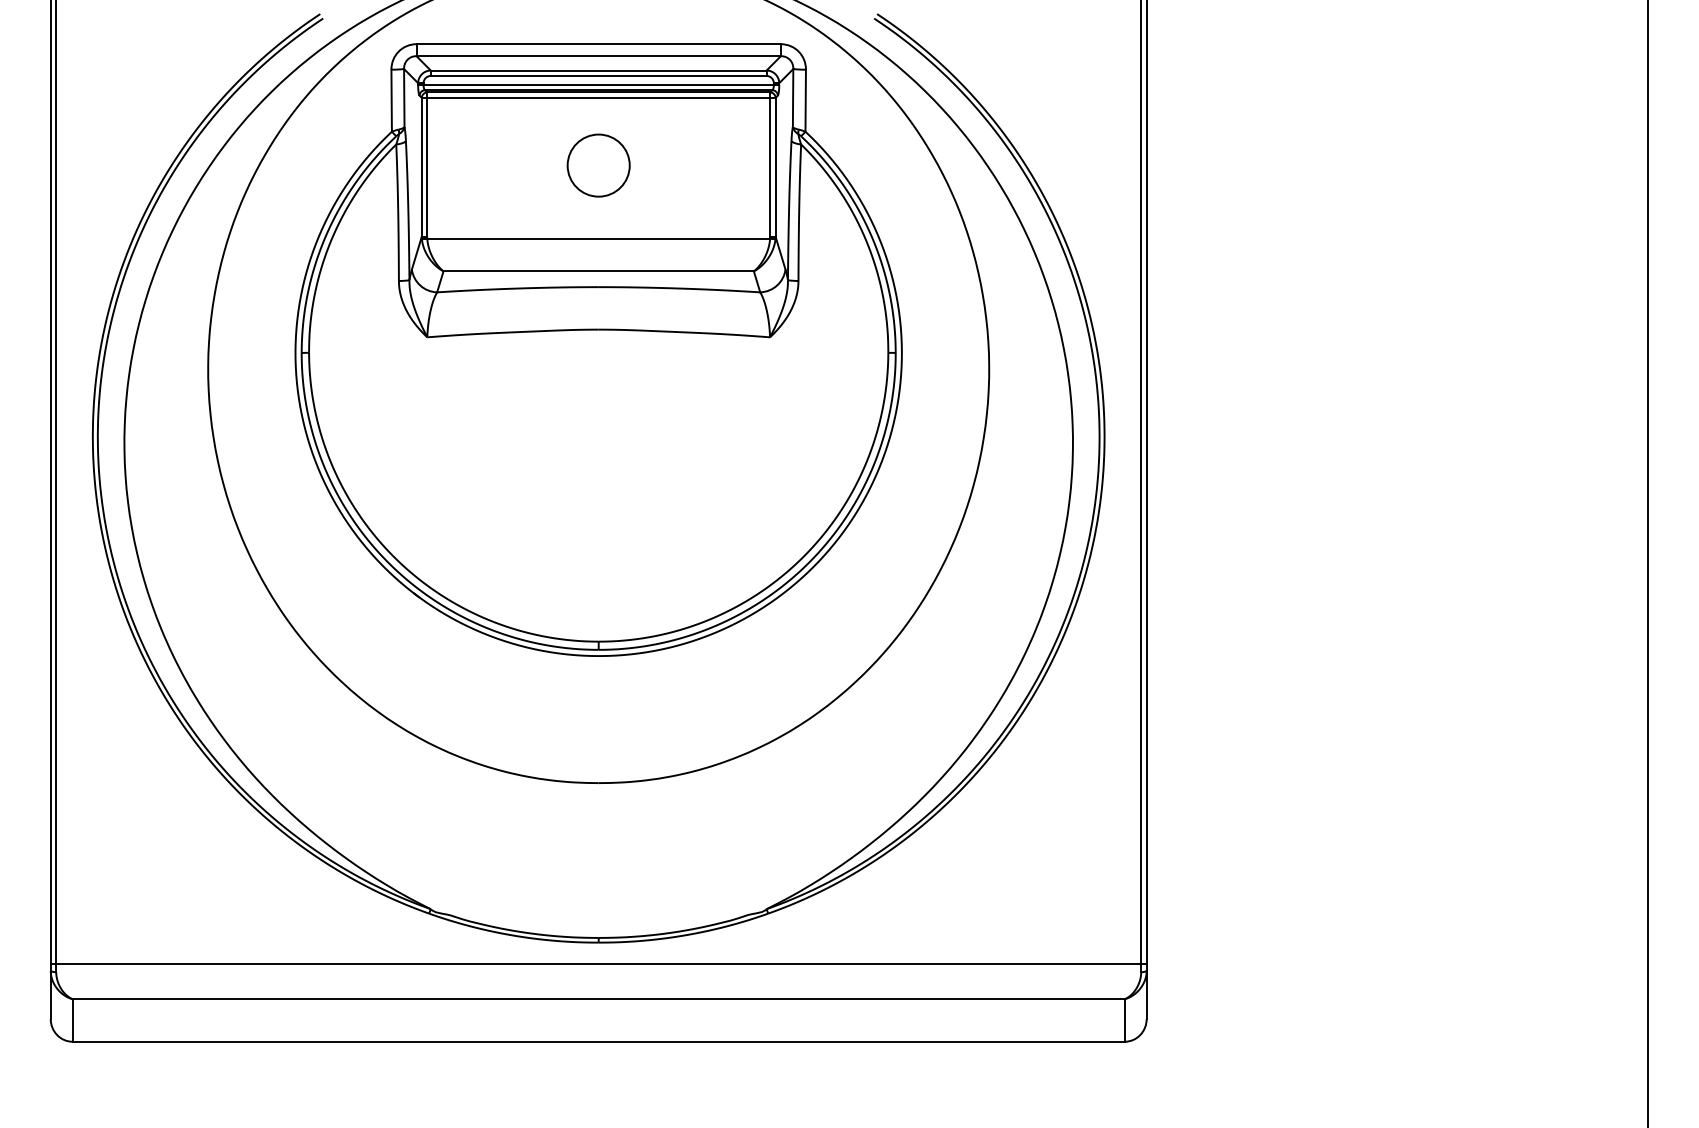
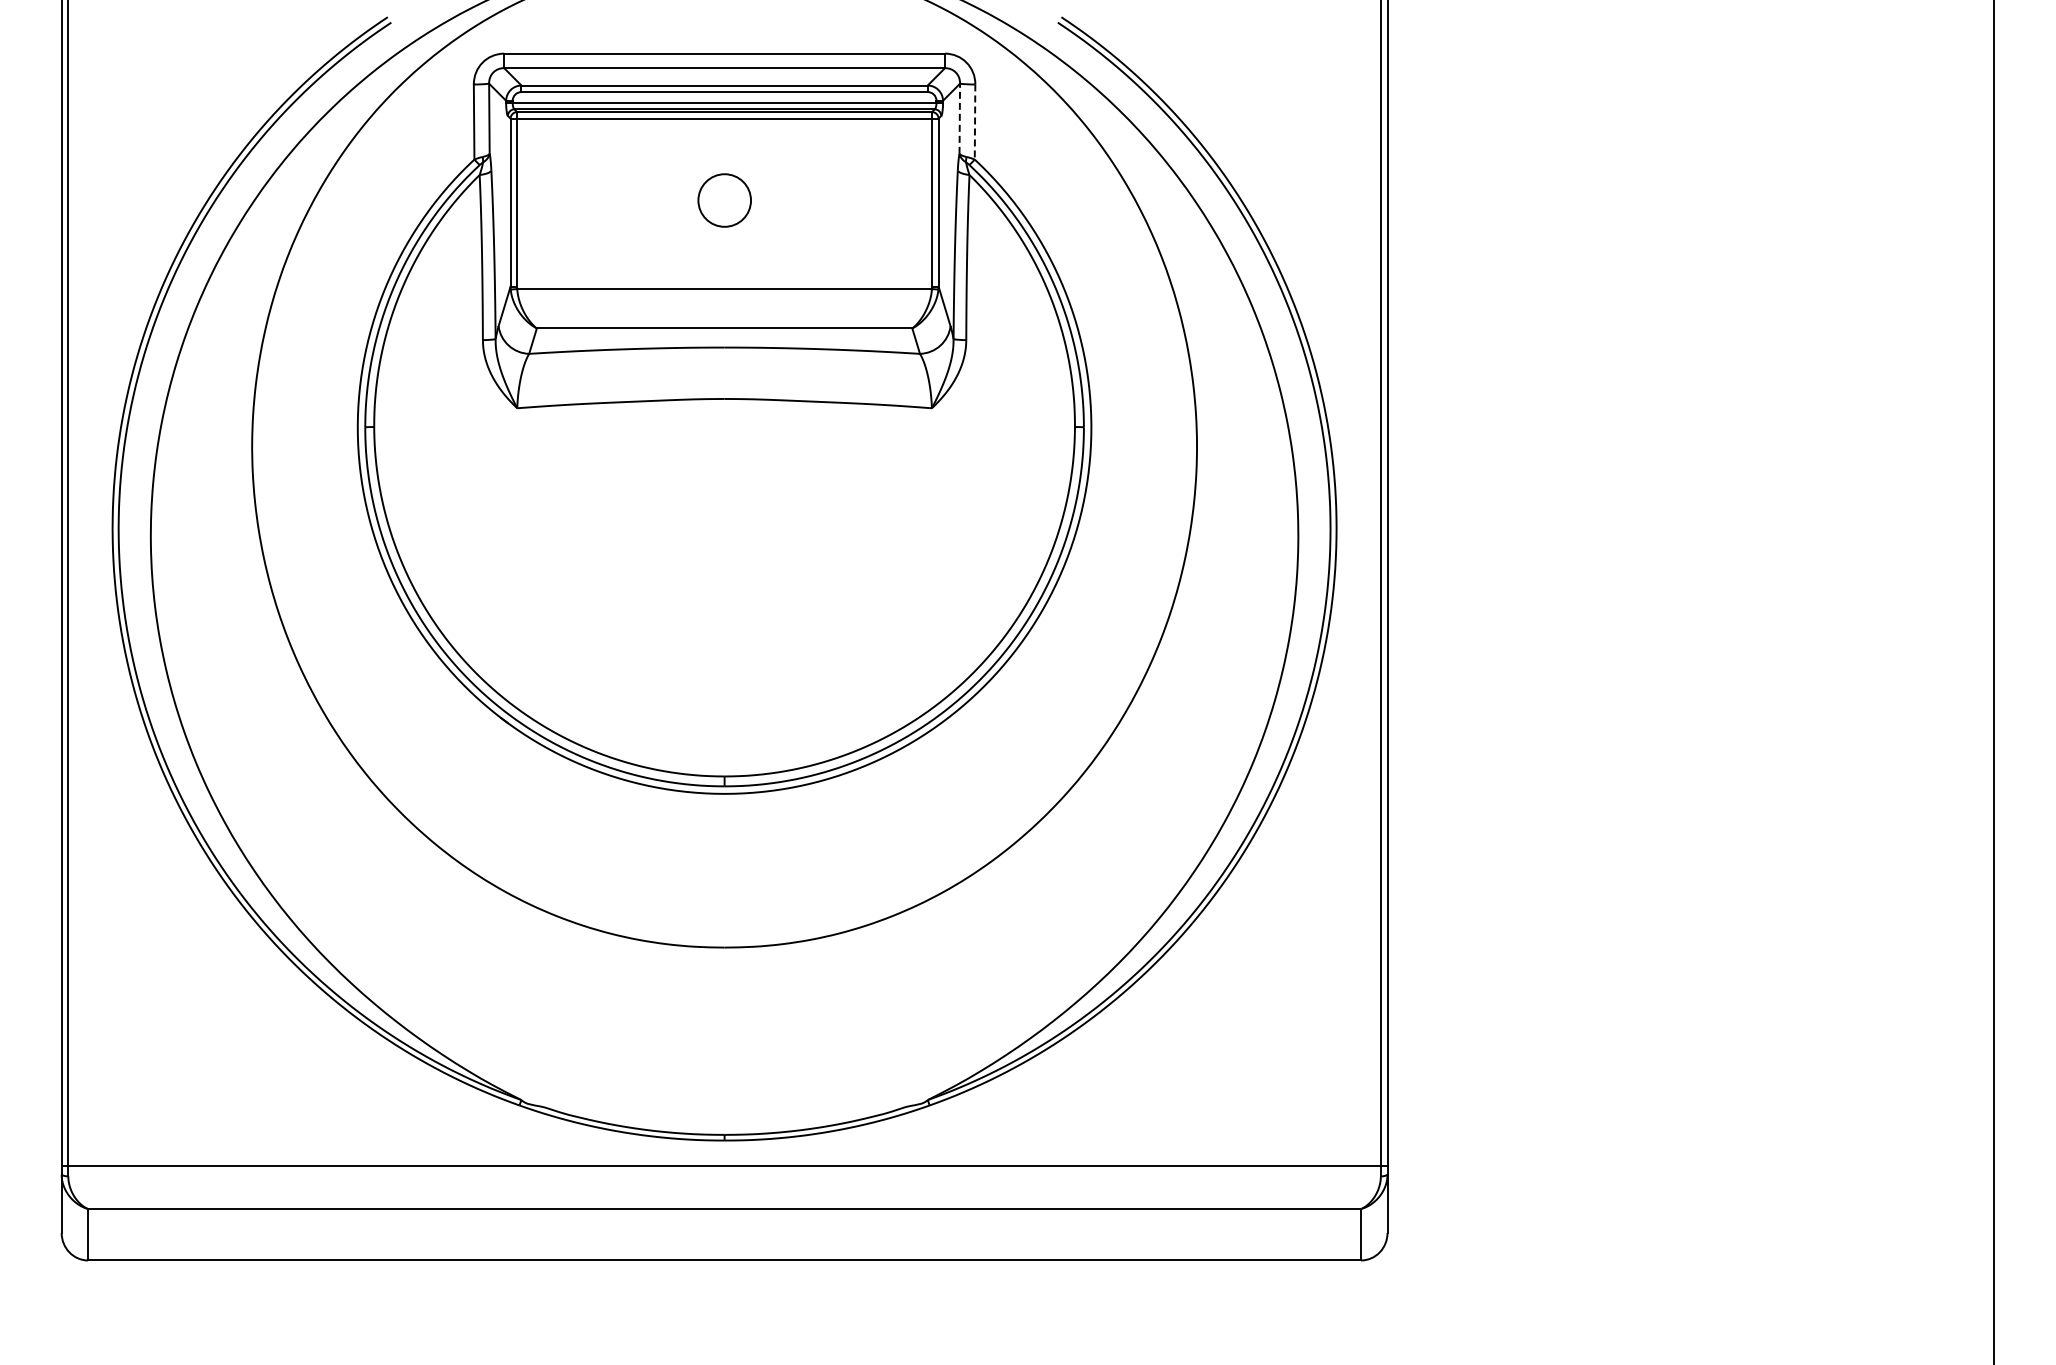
line: (792, 97) -> (959, 118), solid -> dashed
line: (806, 101) -> (975, 122), solid -> dashed
circle: (598, 165) -> (724, 200), size x0.7

